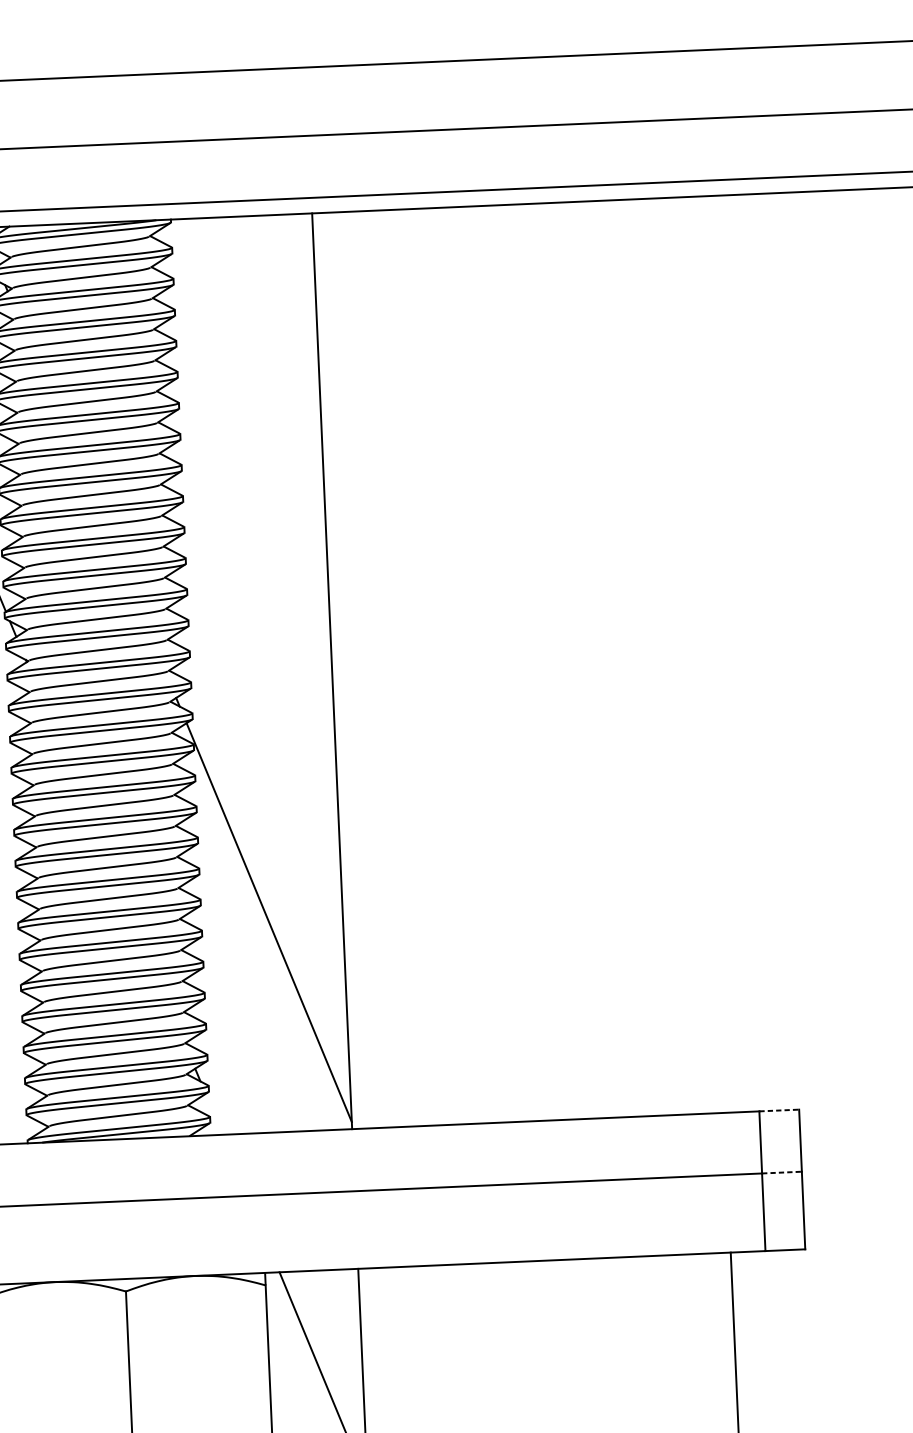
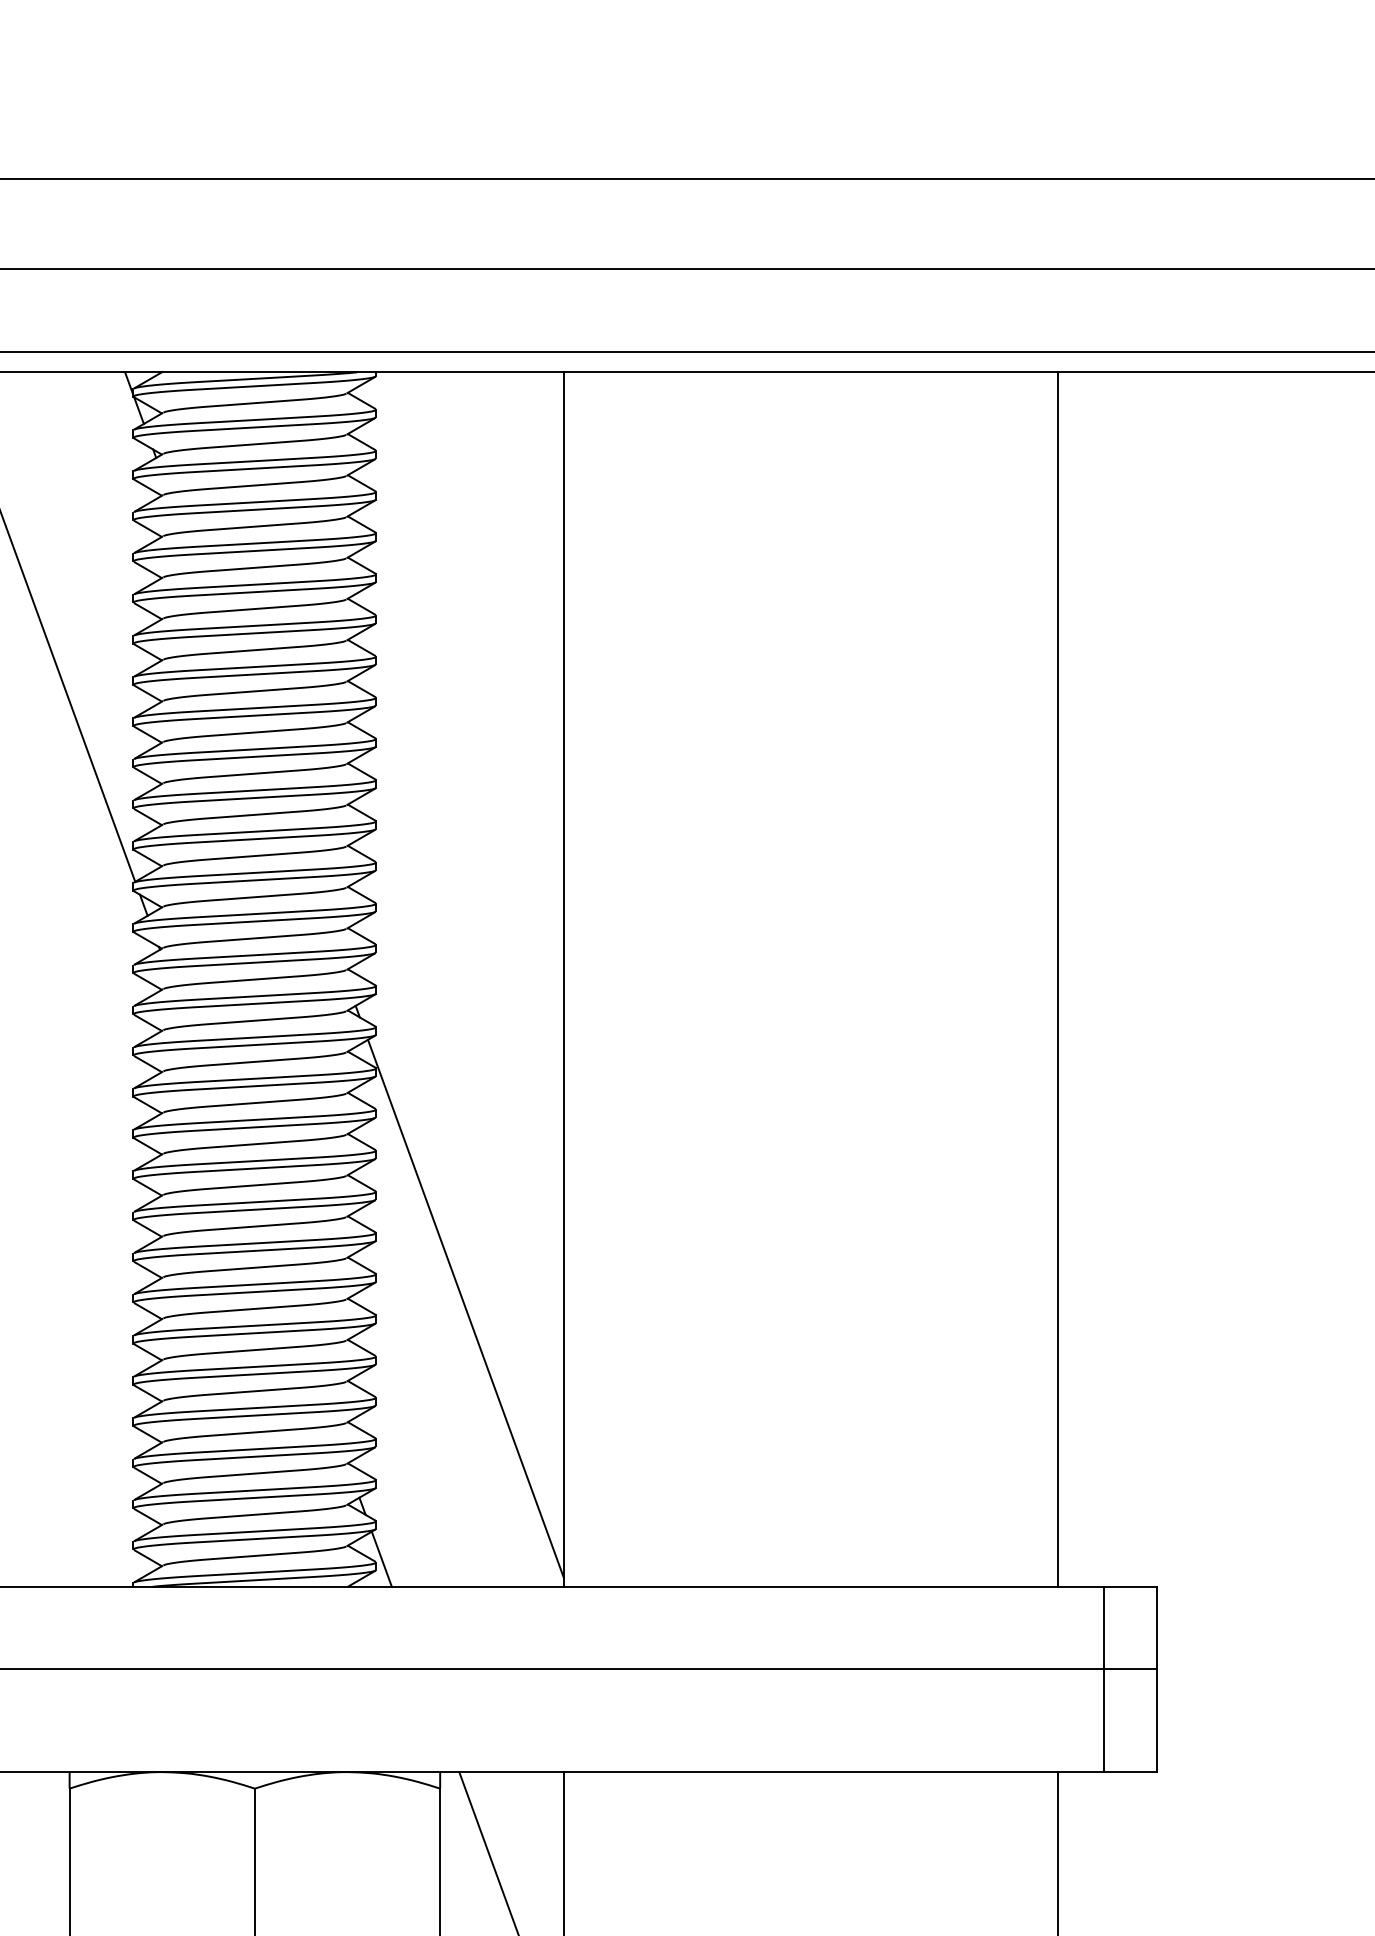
line: (704, 654) -> (1057, 979), added
line: (779, 1110) -> (1130, 1586), dashed -> solid
line: (213, 1113) -> (381, 1558), added
line: (782, 1172) -> (1130, 1669), dashed -> solid

